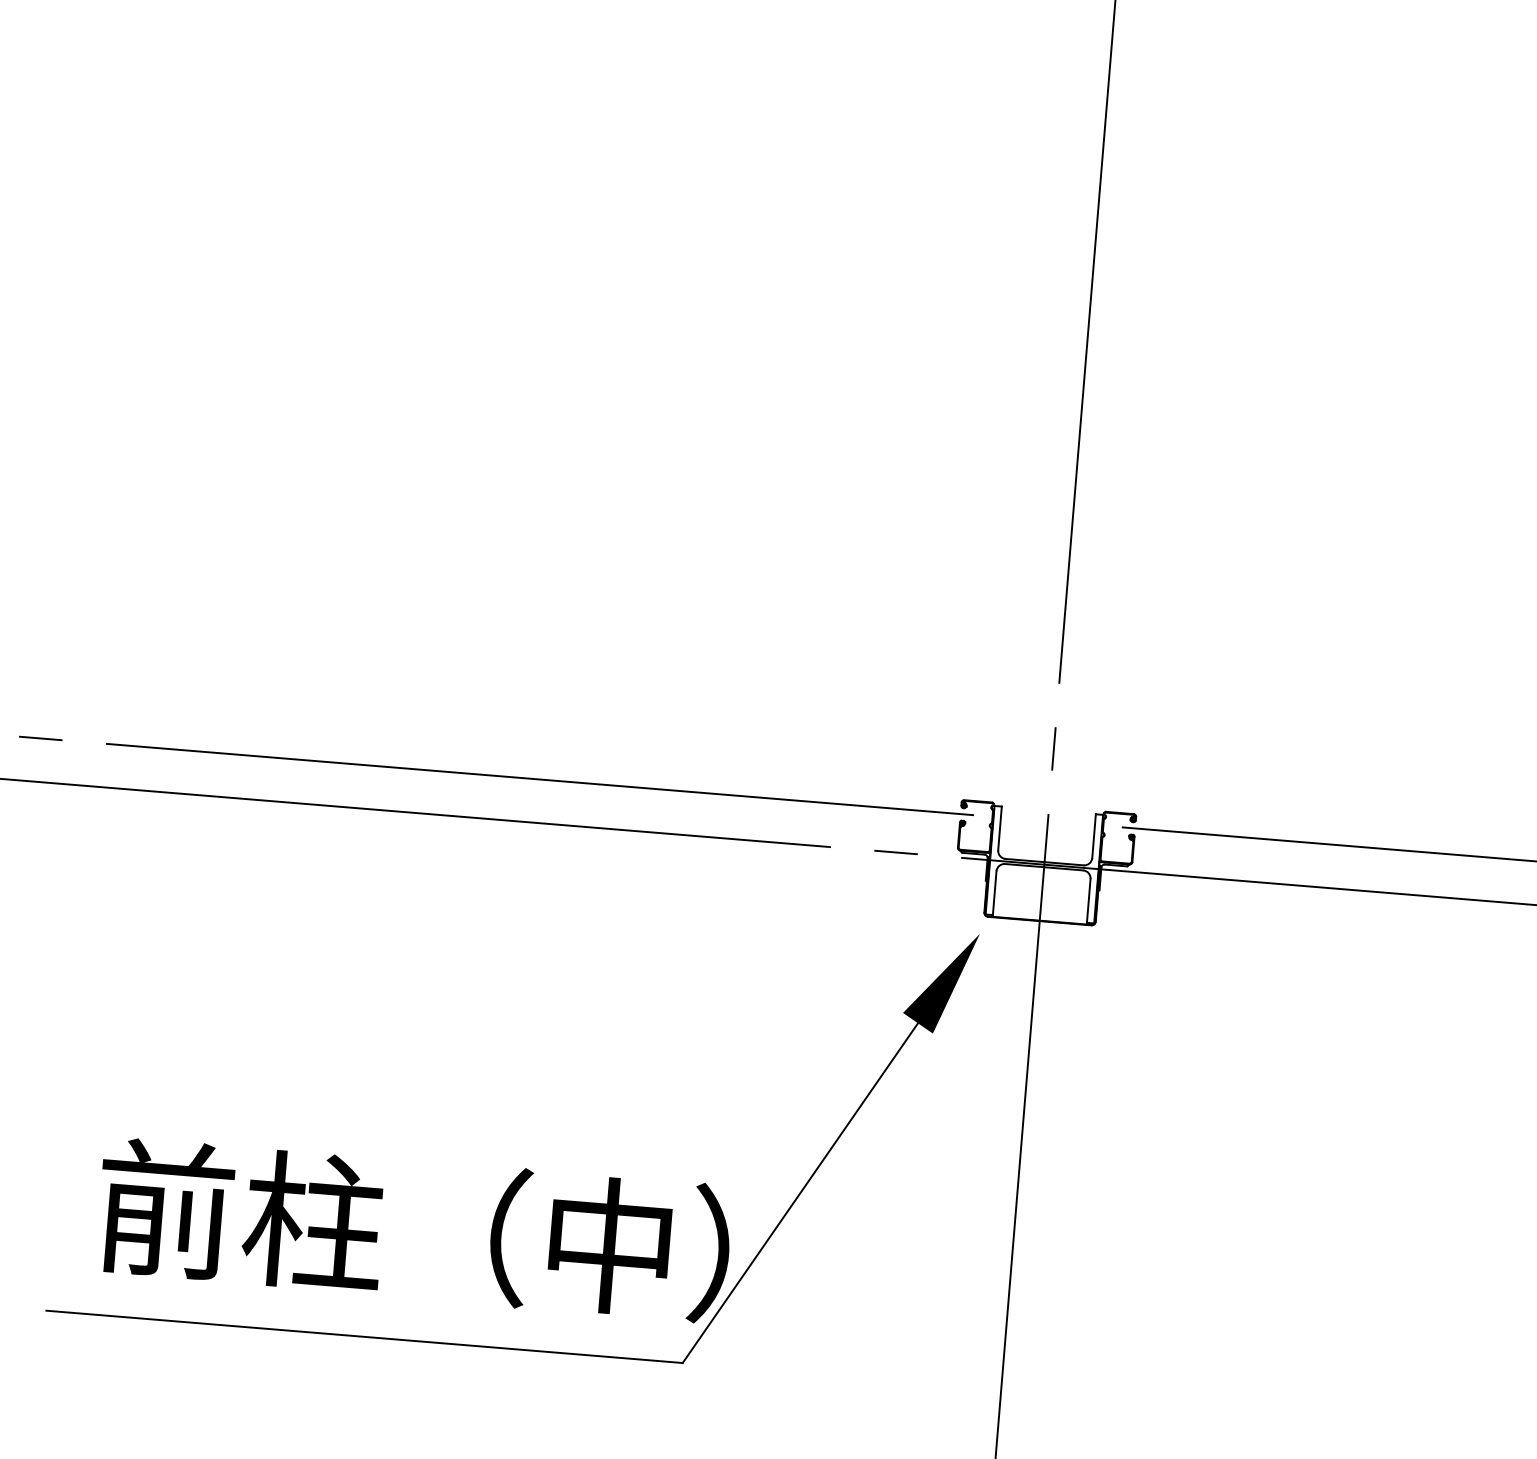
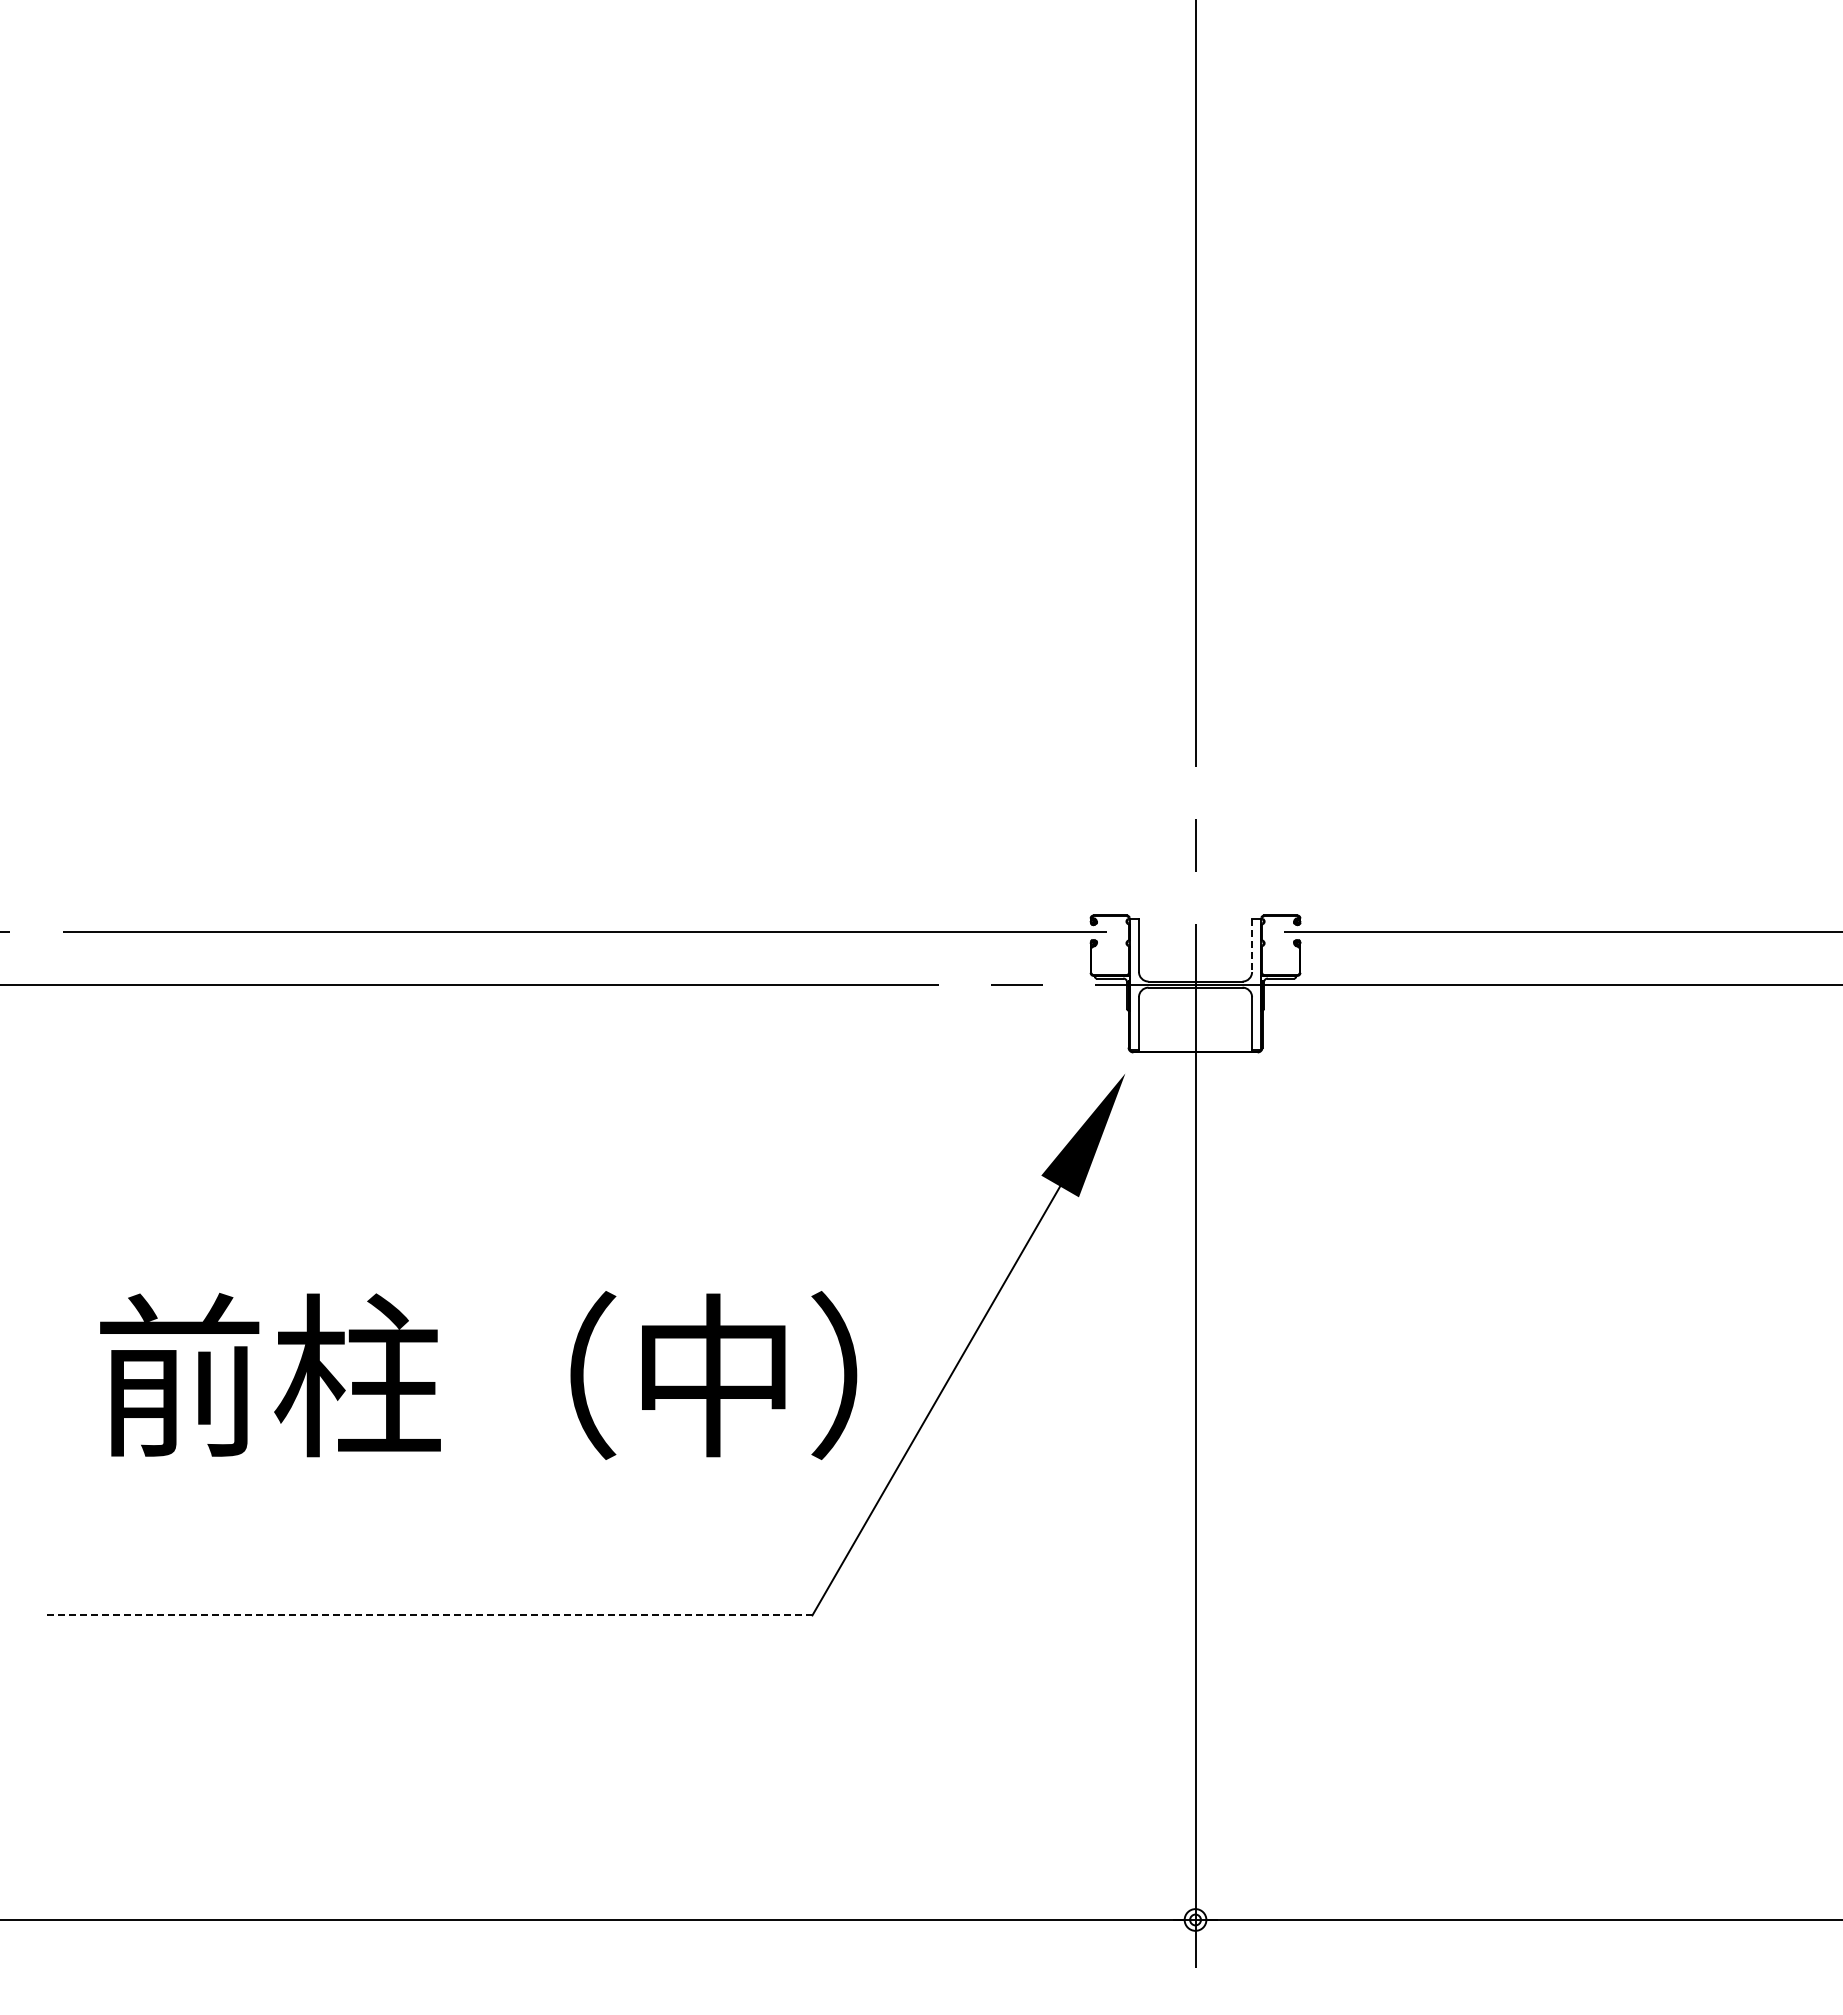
line: (1094, 836) -> (1252, 946), solid -> dashed
text: (414, 1229) -> (478, 1375), moved
line: (364, 1336) -> (429, 1615), solid -> dashed

